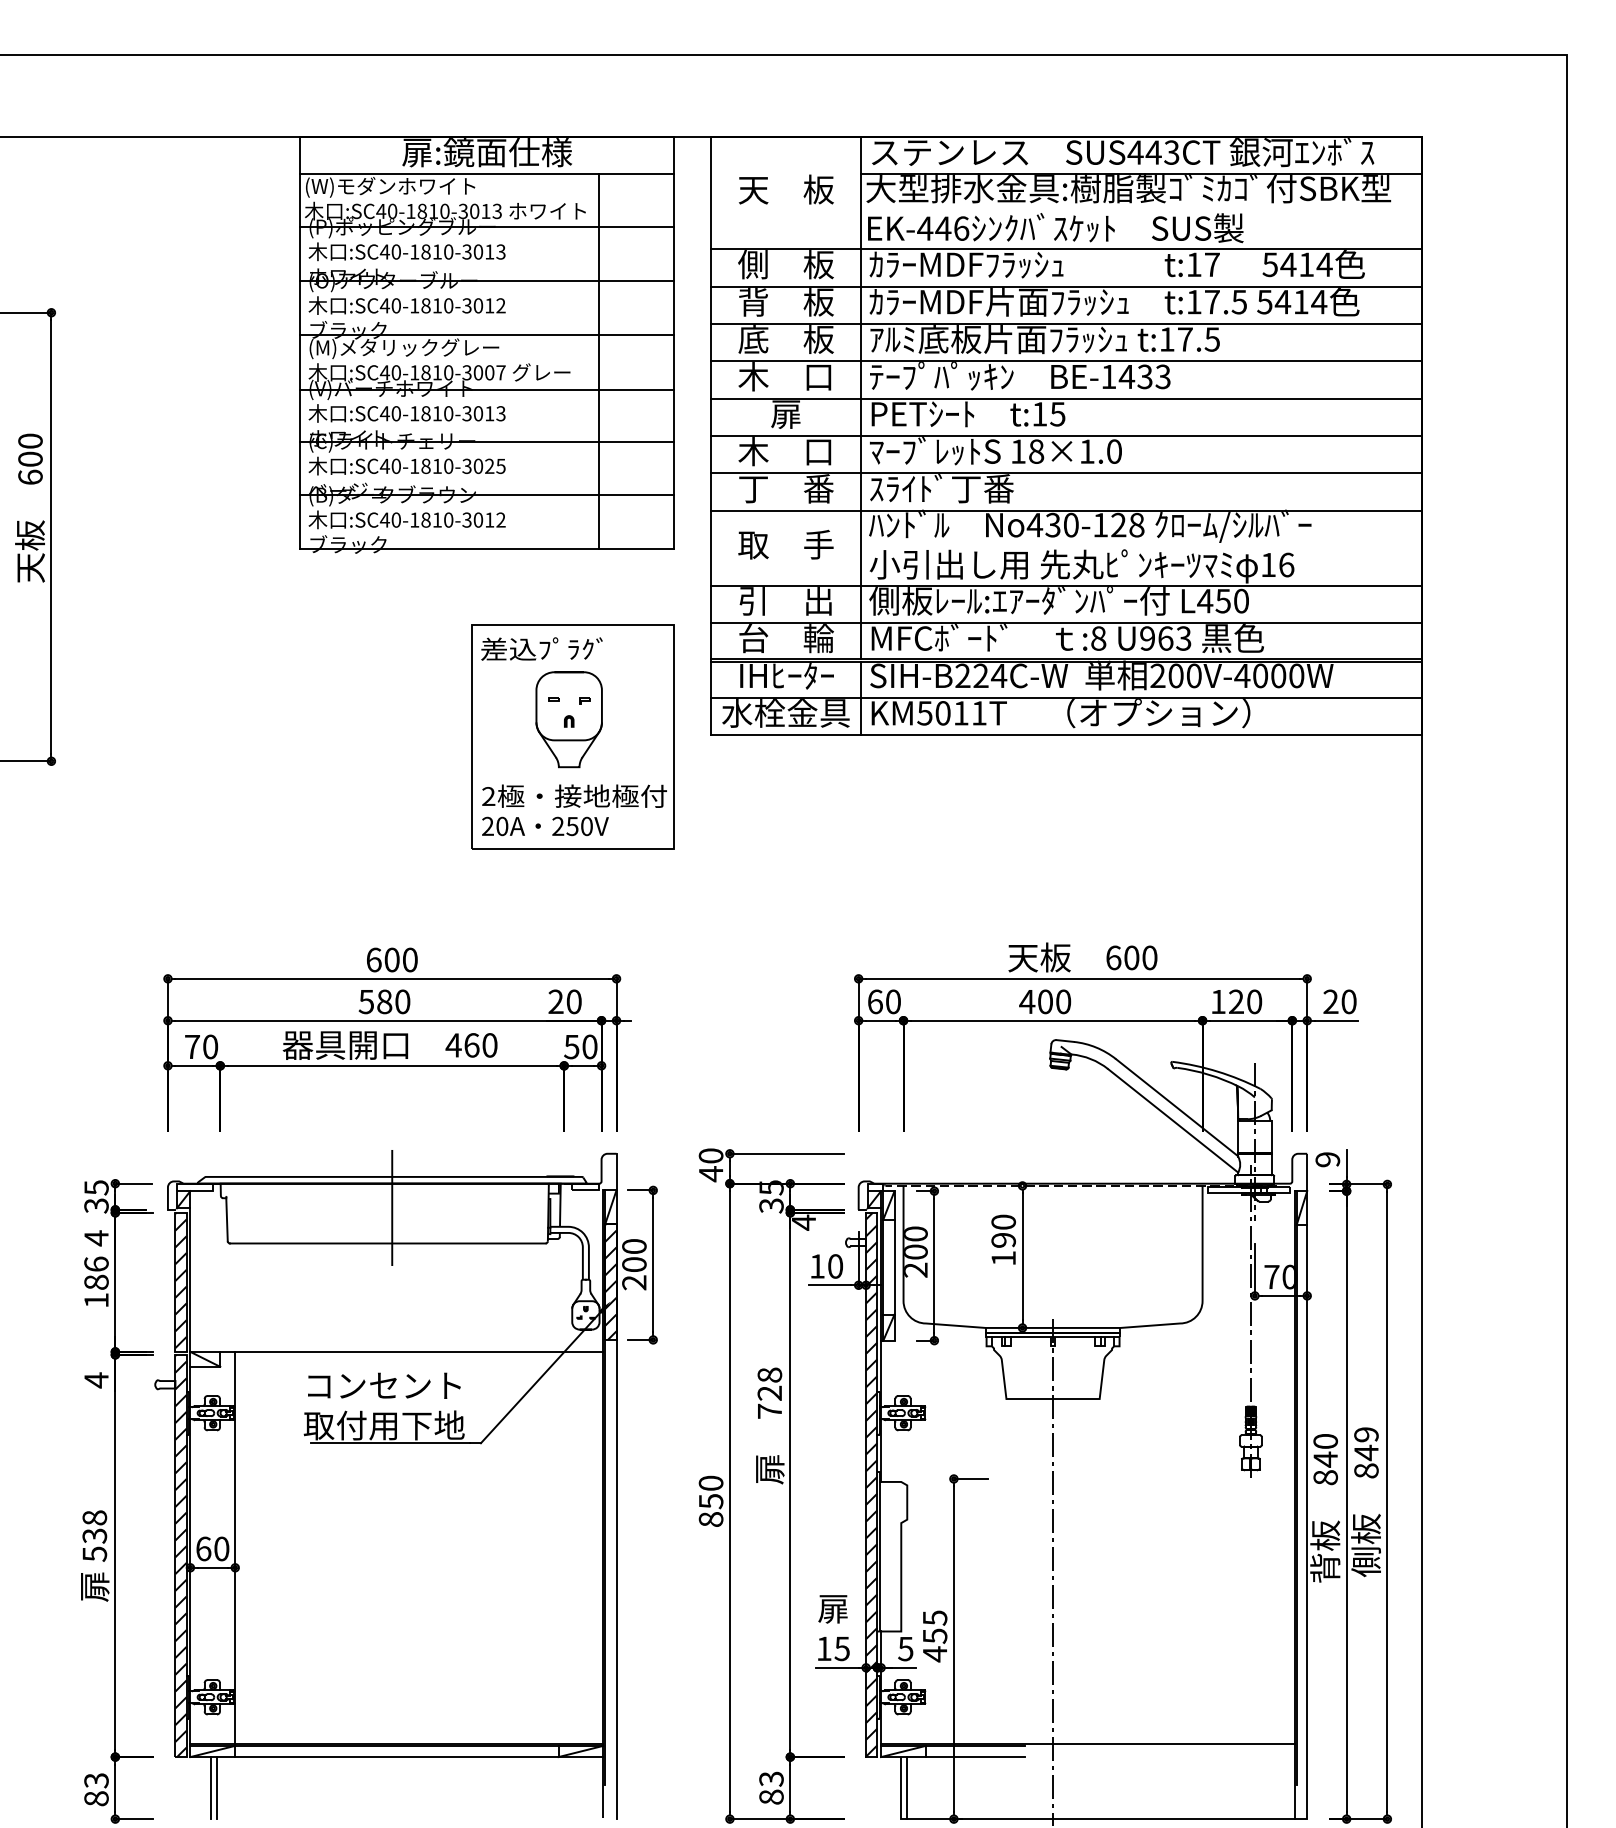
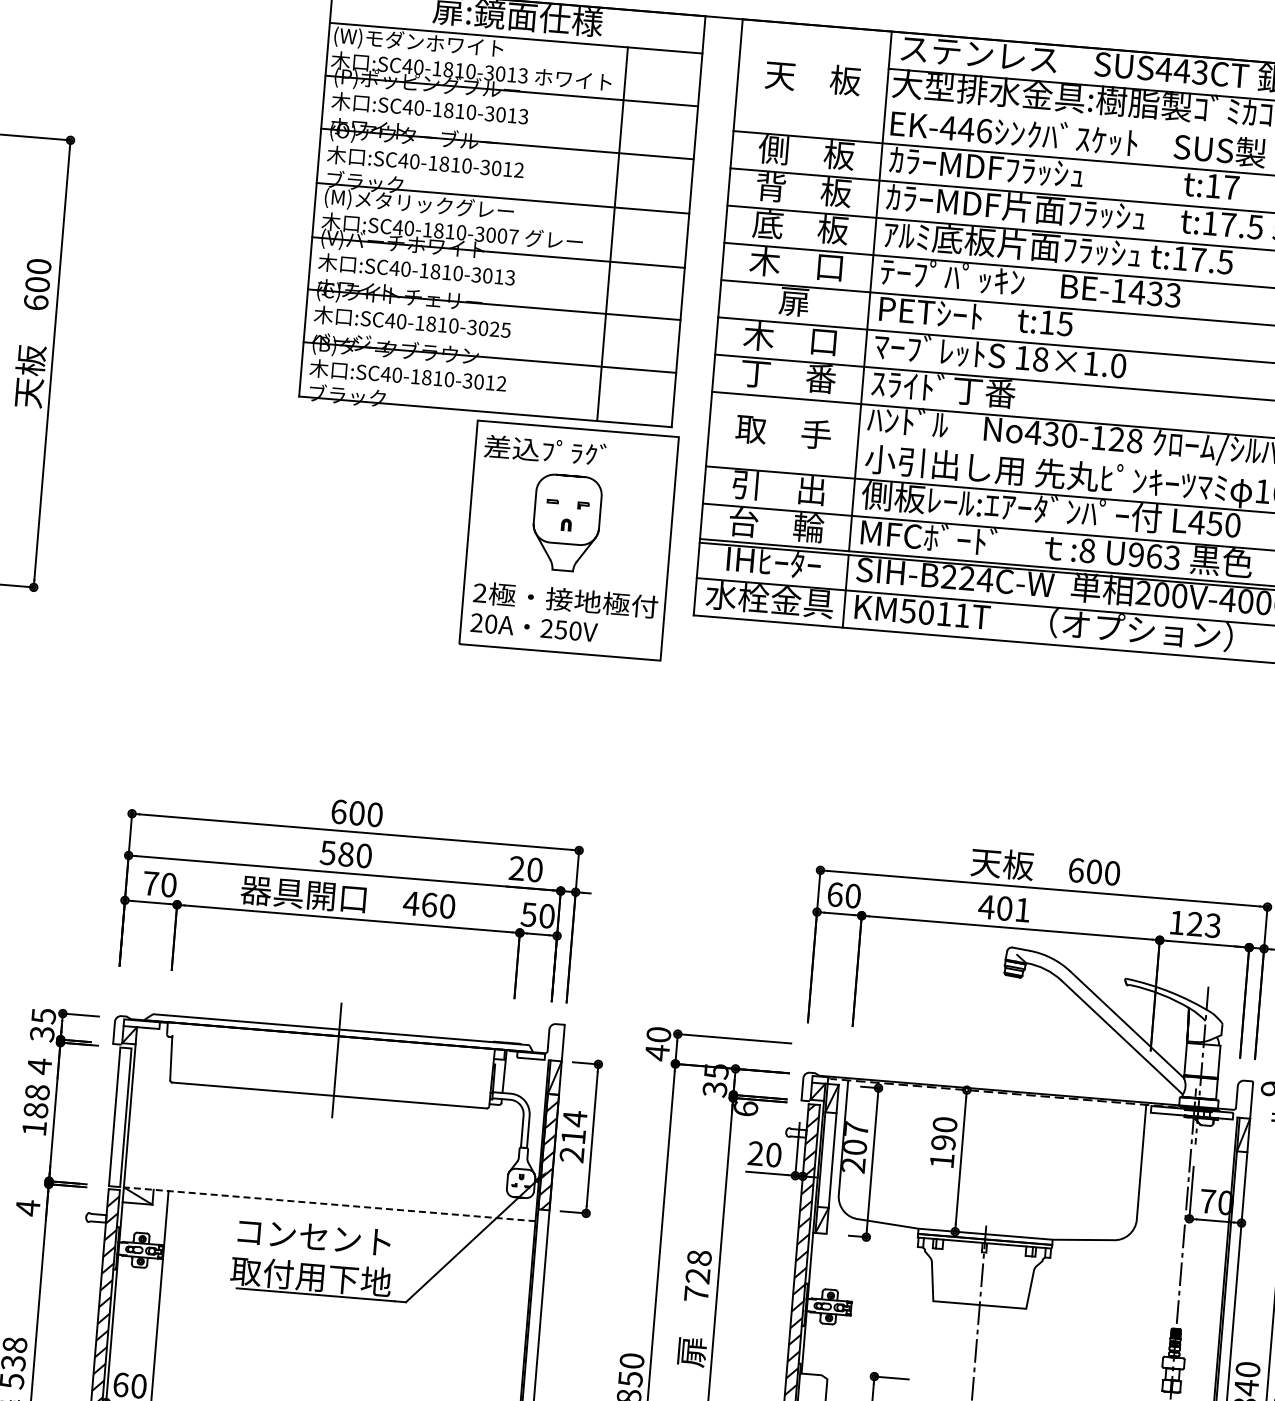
part: (572, 736) -> (568, 540), moved
text: (1063, 1001) -> (1022, 909), 400 -> 401
text: (1254, 1001) -> (1213, 925), 120 -> 123
text: (803, 1222) -> (745, 1108), 4 -> 6
text: (915, 1233) -> (856, 1128), 200 -> 207
text: (634, 1254) -> (574, 1126), 200 -> 214
text: (96, 1263) -> (37, 1091), 186 -> 188
text: (817, 1266) -> (755, 1153), 10 -> 20
hatch: (180, 1280) -> (119, 1115), removed
line: (396, 1351) -> (329, 1203), solid -> dashed

